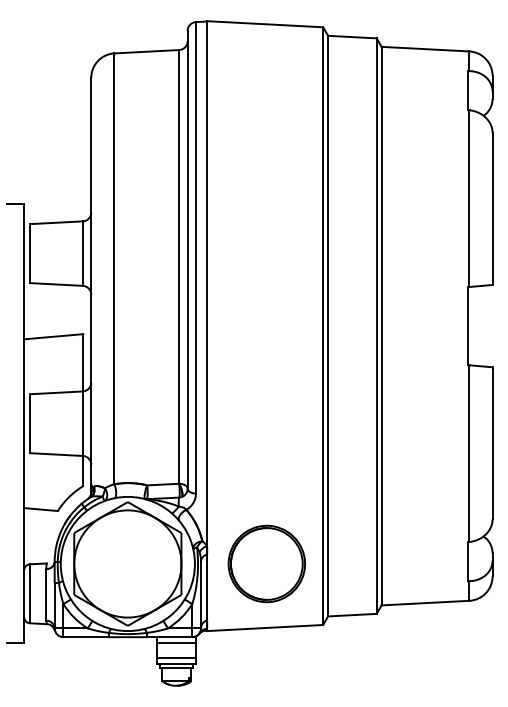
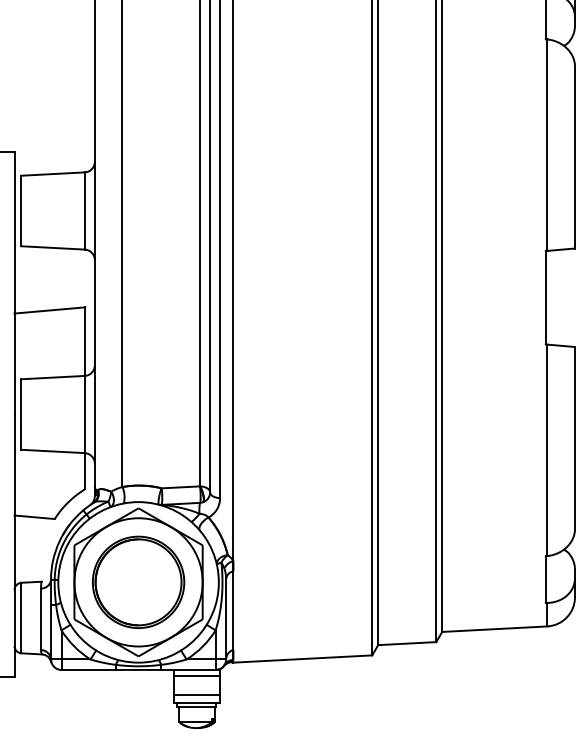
part: (266, 563) -> (138, 581), moved

